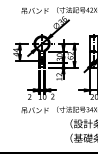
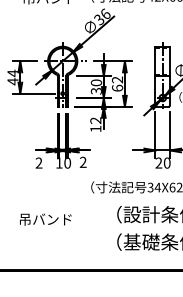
text: (34, 110) -> (44, 219), moved

